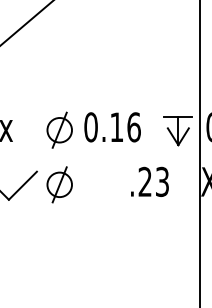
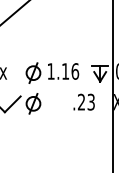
text: (89, 127) -> (50, 71), 0.16 -> 1.16

